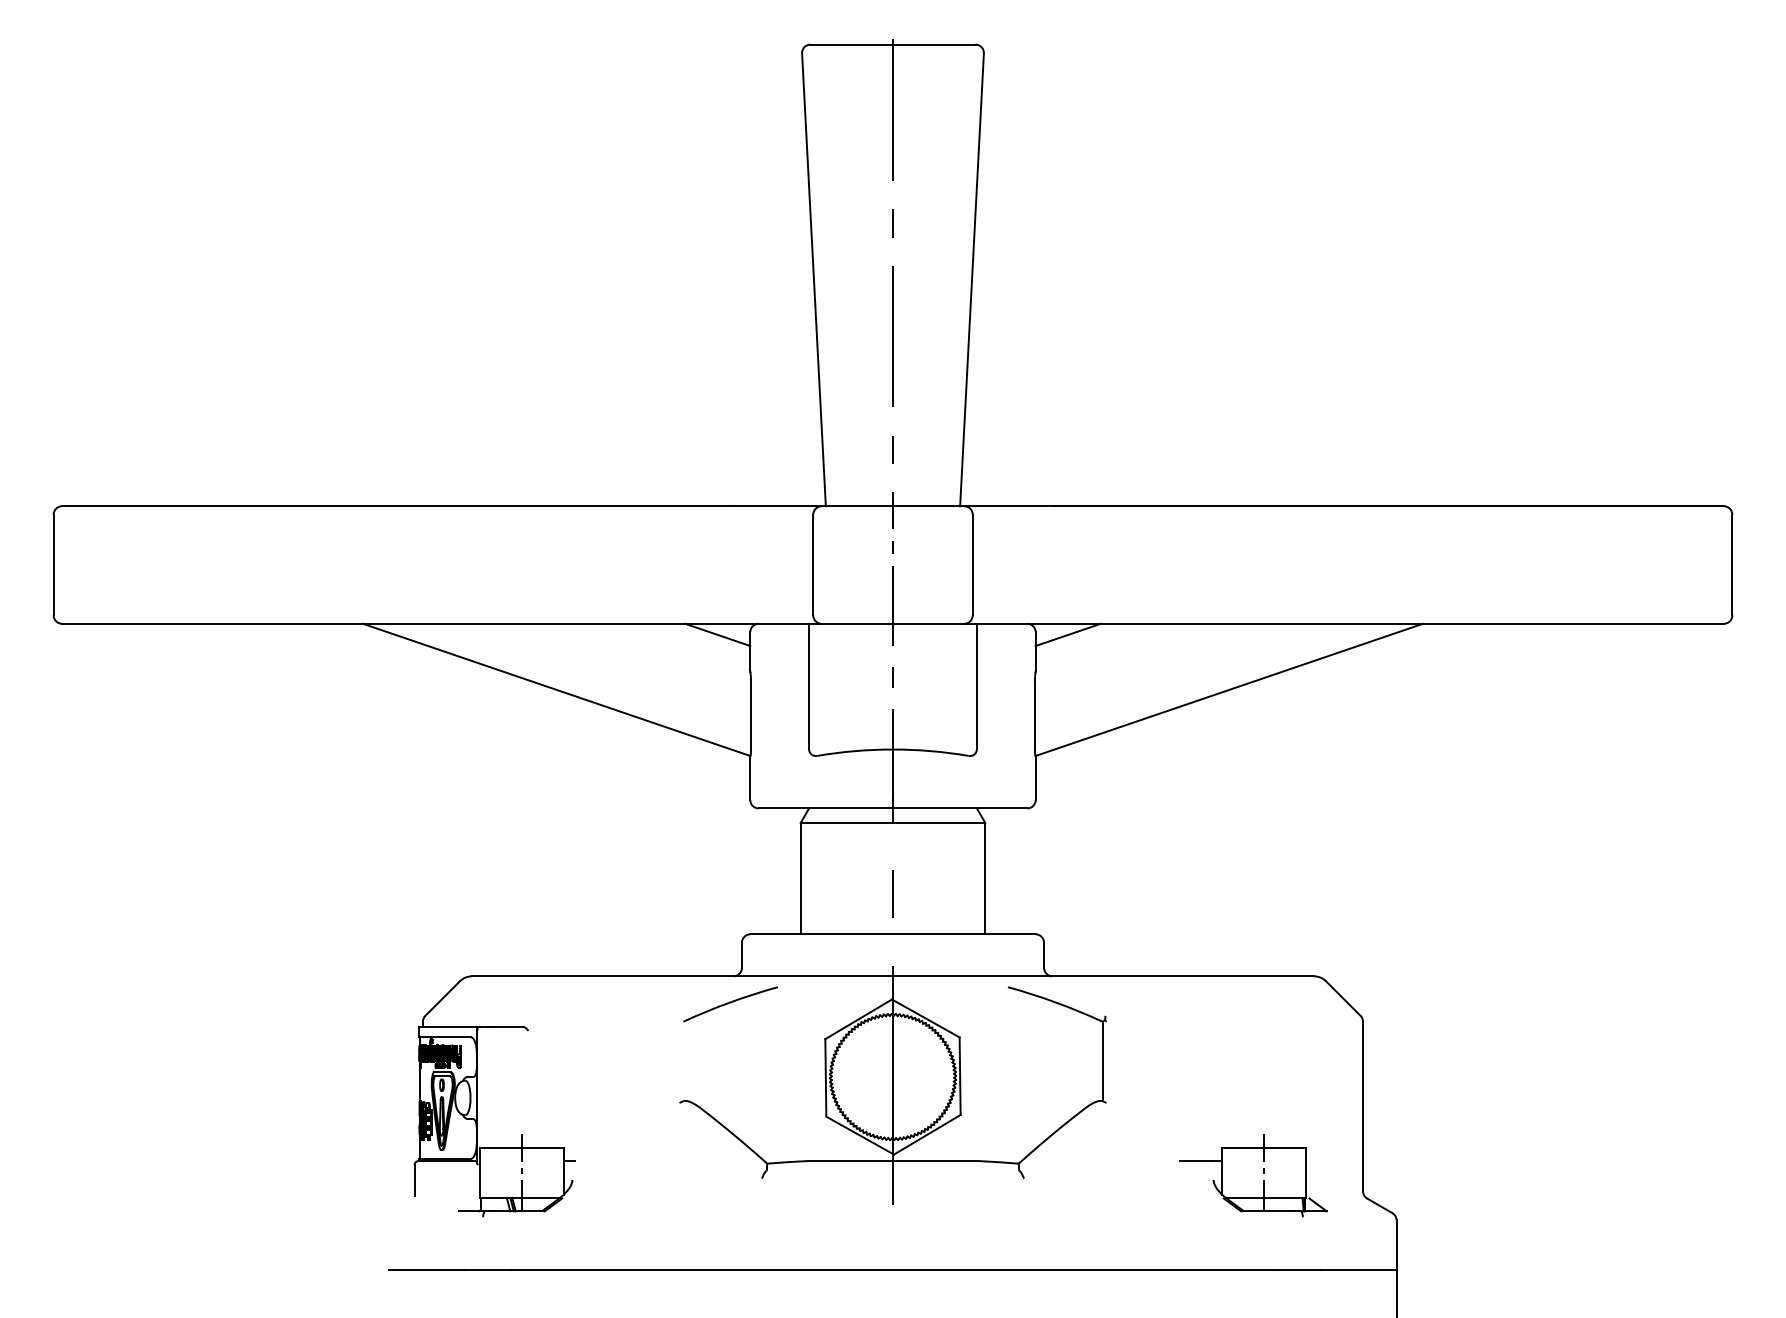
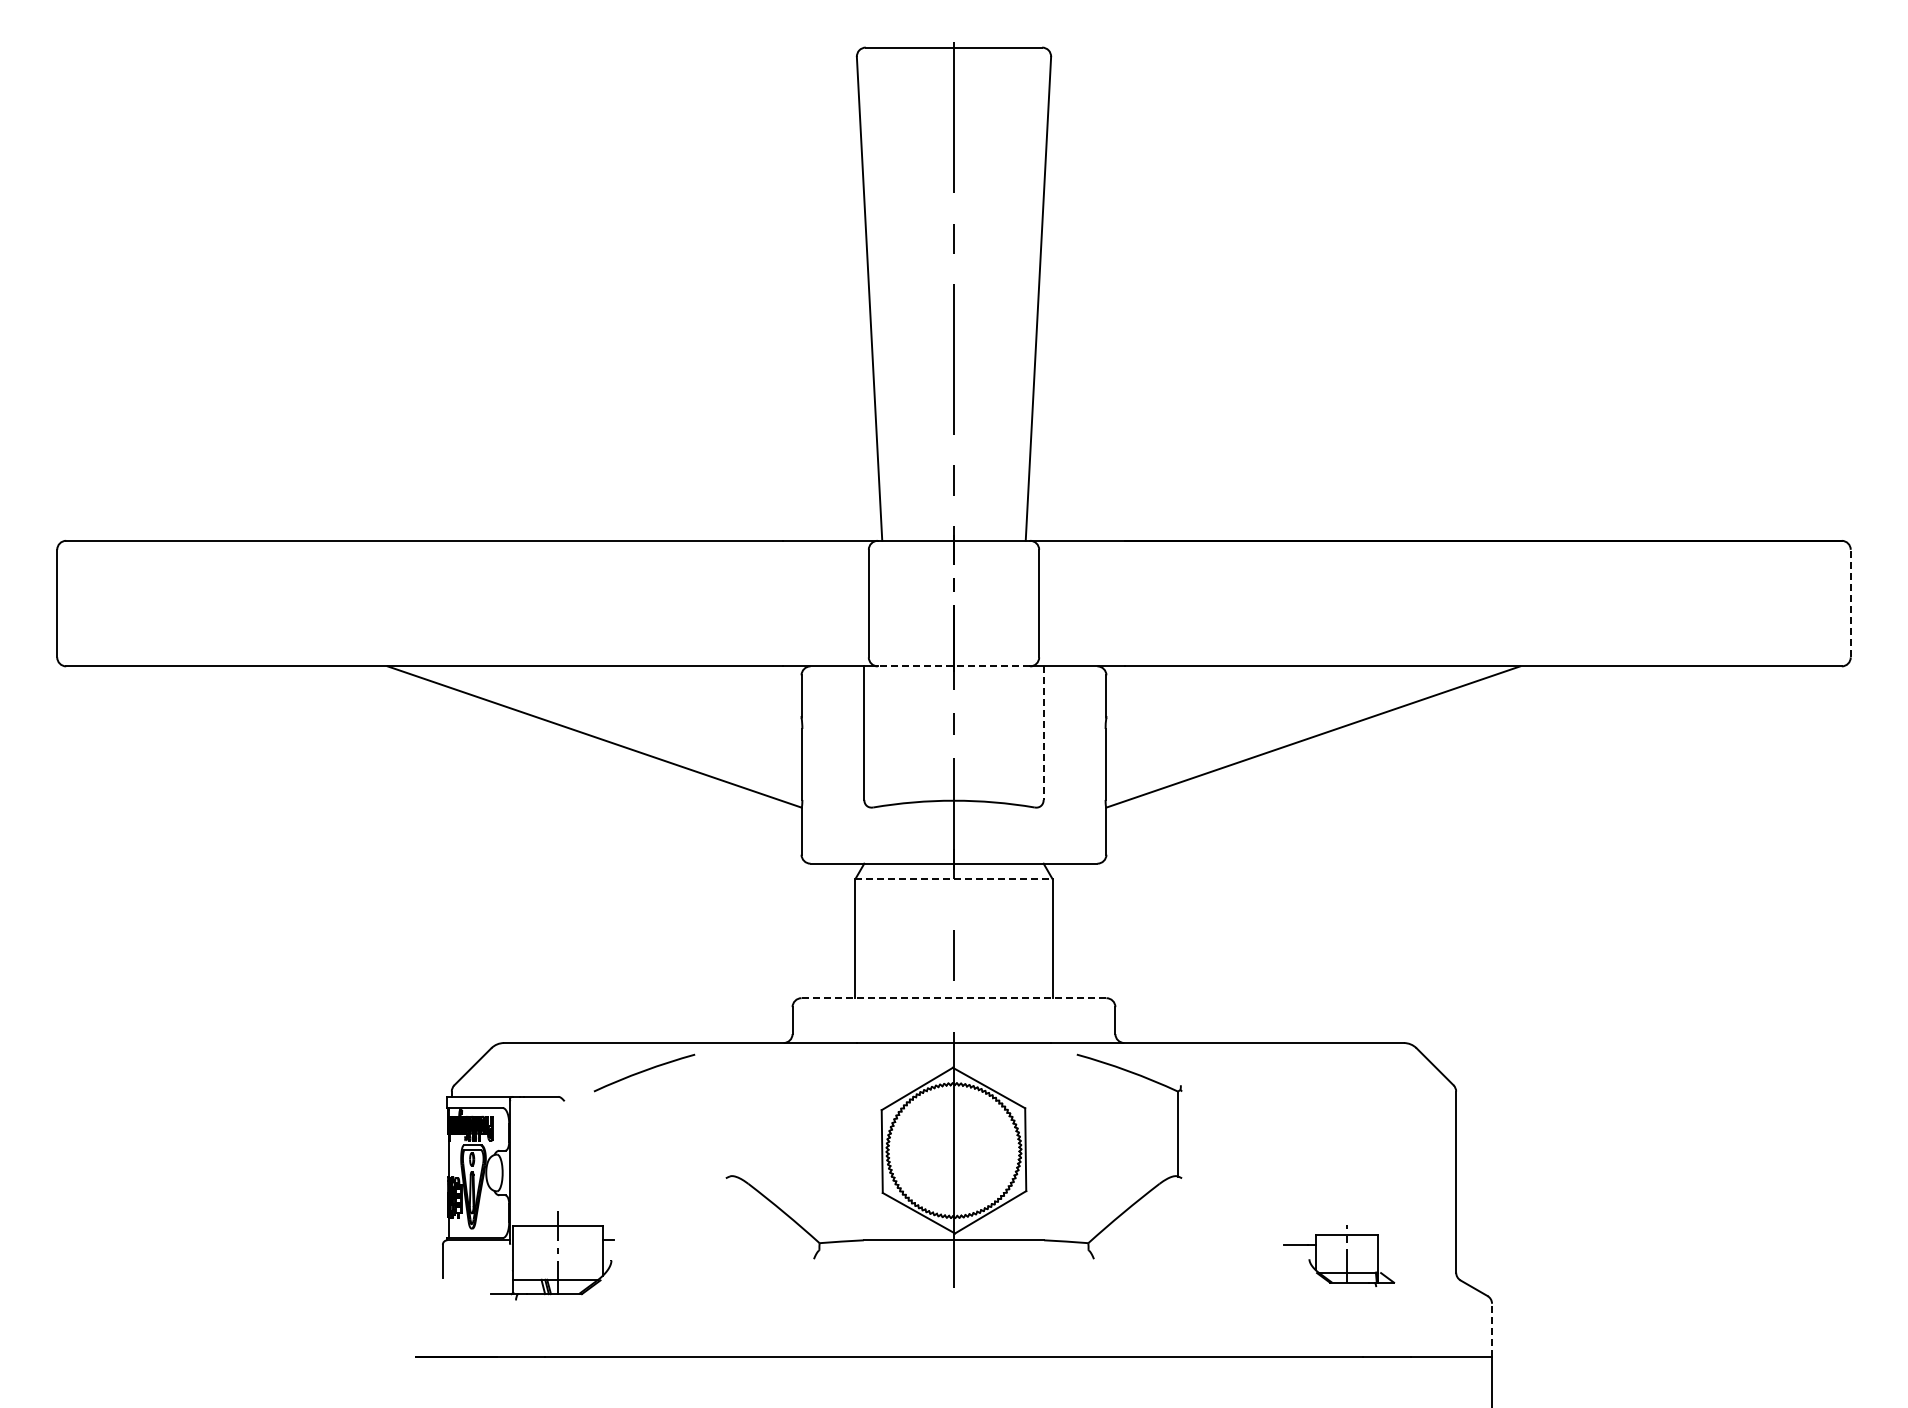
line: (1732, 564) -> (1850, 603), solid -> dashed
line: (892, 623) -> (953, 666), solid -> dashed
line: (717, 635) -> (766, 678), removed
line: (1068, 635) -> (1141, 678), removed
line: (976, 686) -> (1043, 733), solid -> dashed
line: (892, 823) -> (953, 879), solid -> dashed
line: (893, 934) -> (954, 998), solid -> dashed
arc: (730, 1002) -> (644, 1071), moved
part: (1253, 1175) -> (1339, 1255), size x0.7
line: (1397, 1245) -> (1492, 1330), solid -> dashed

